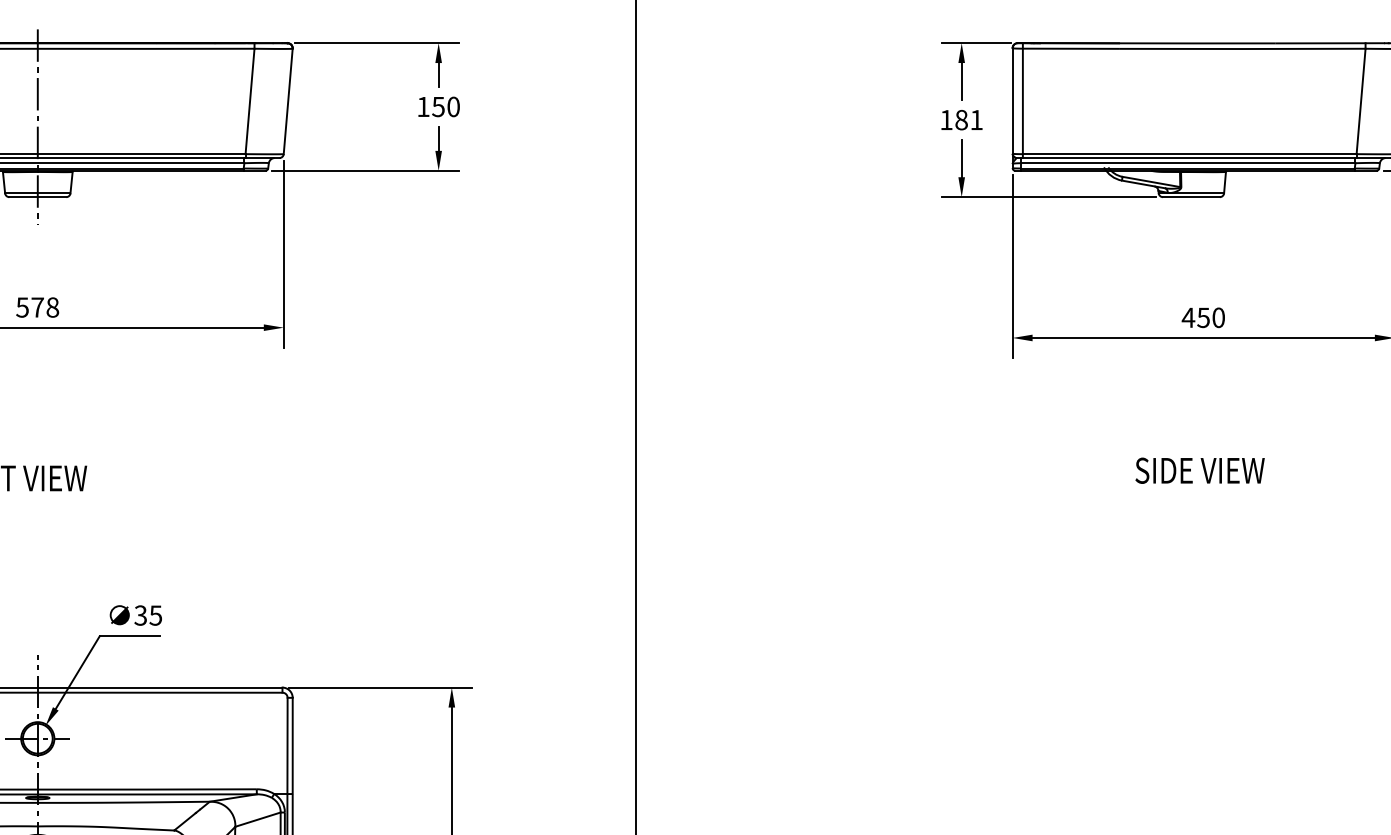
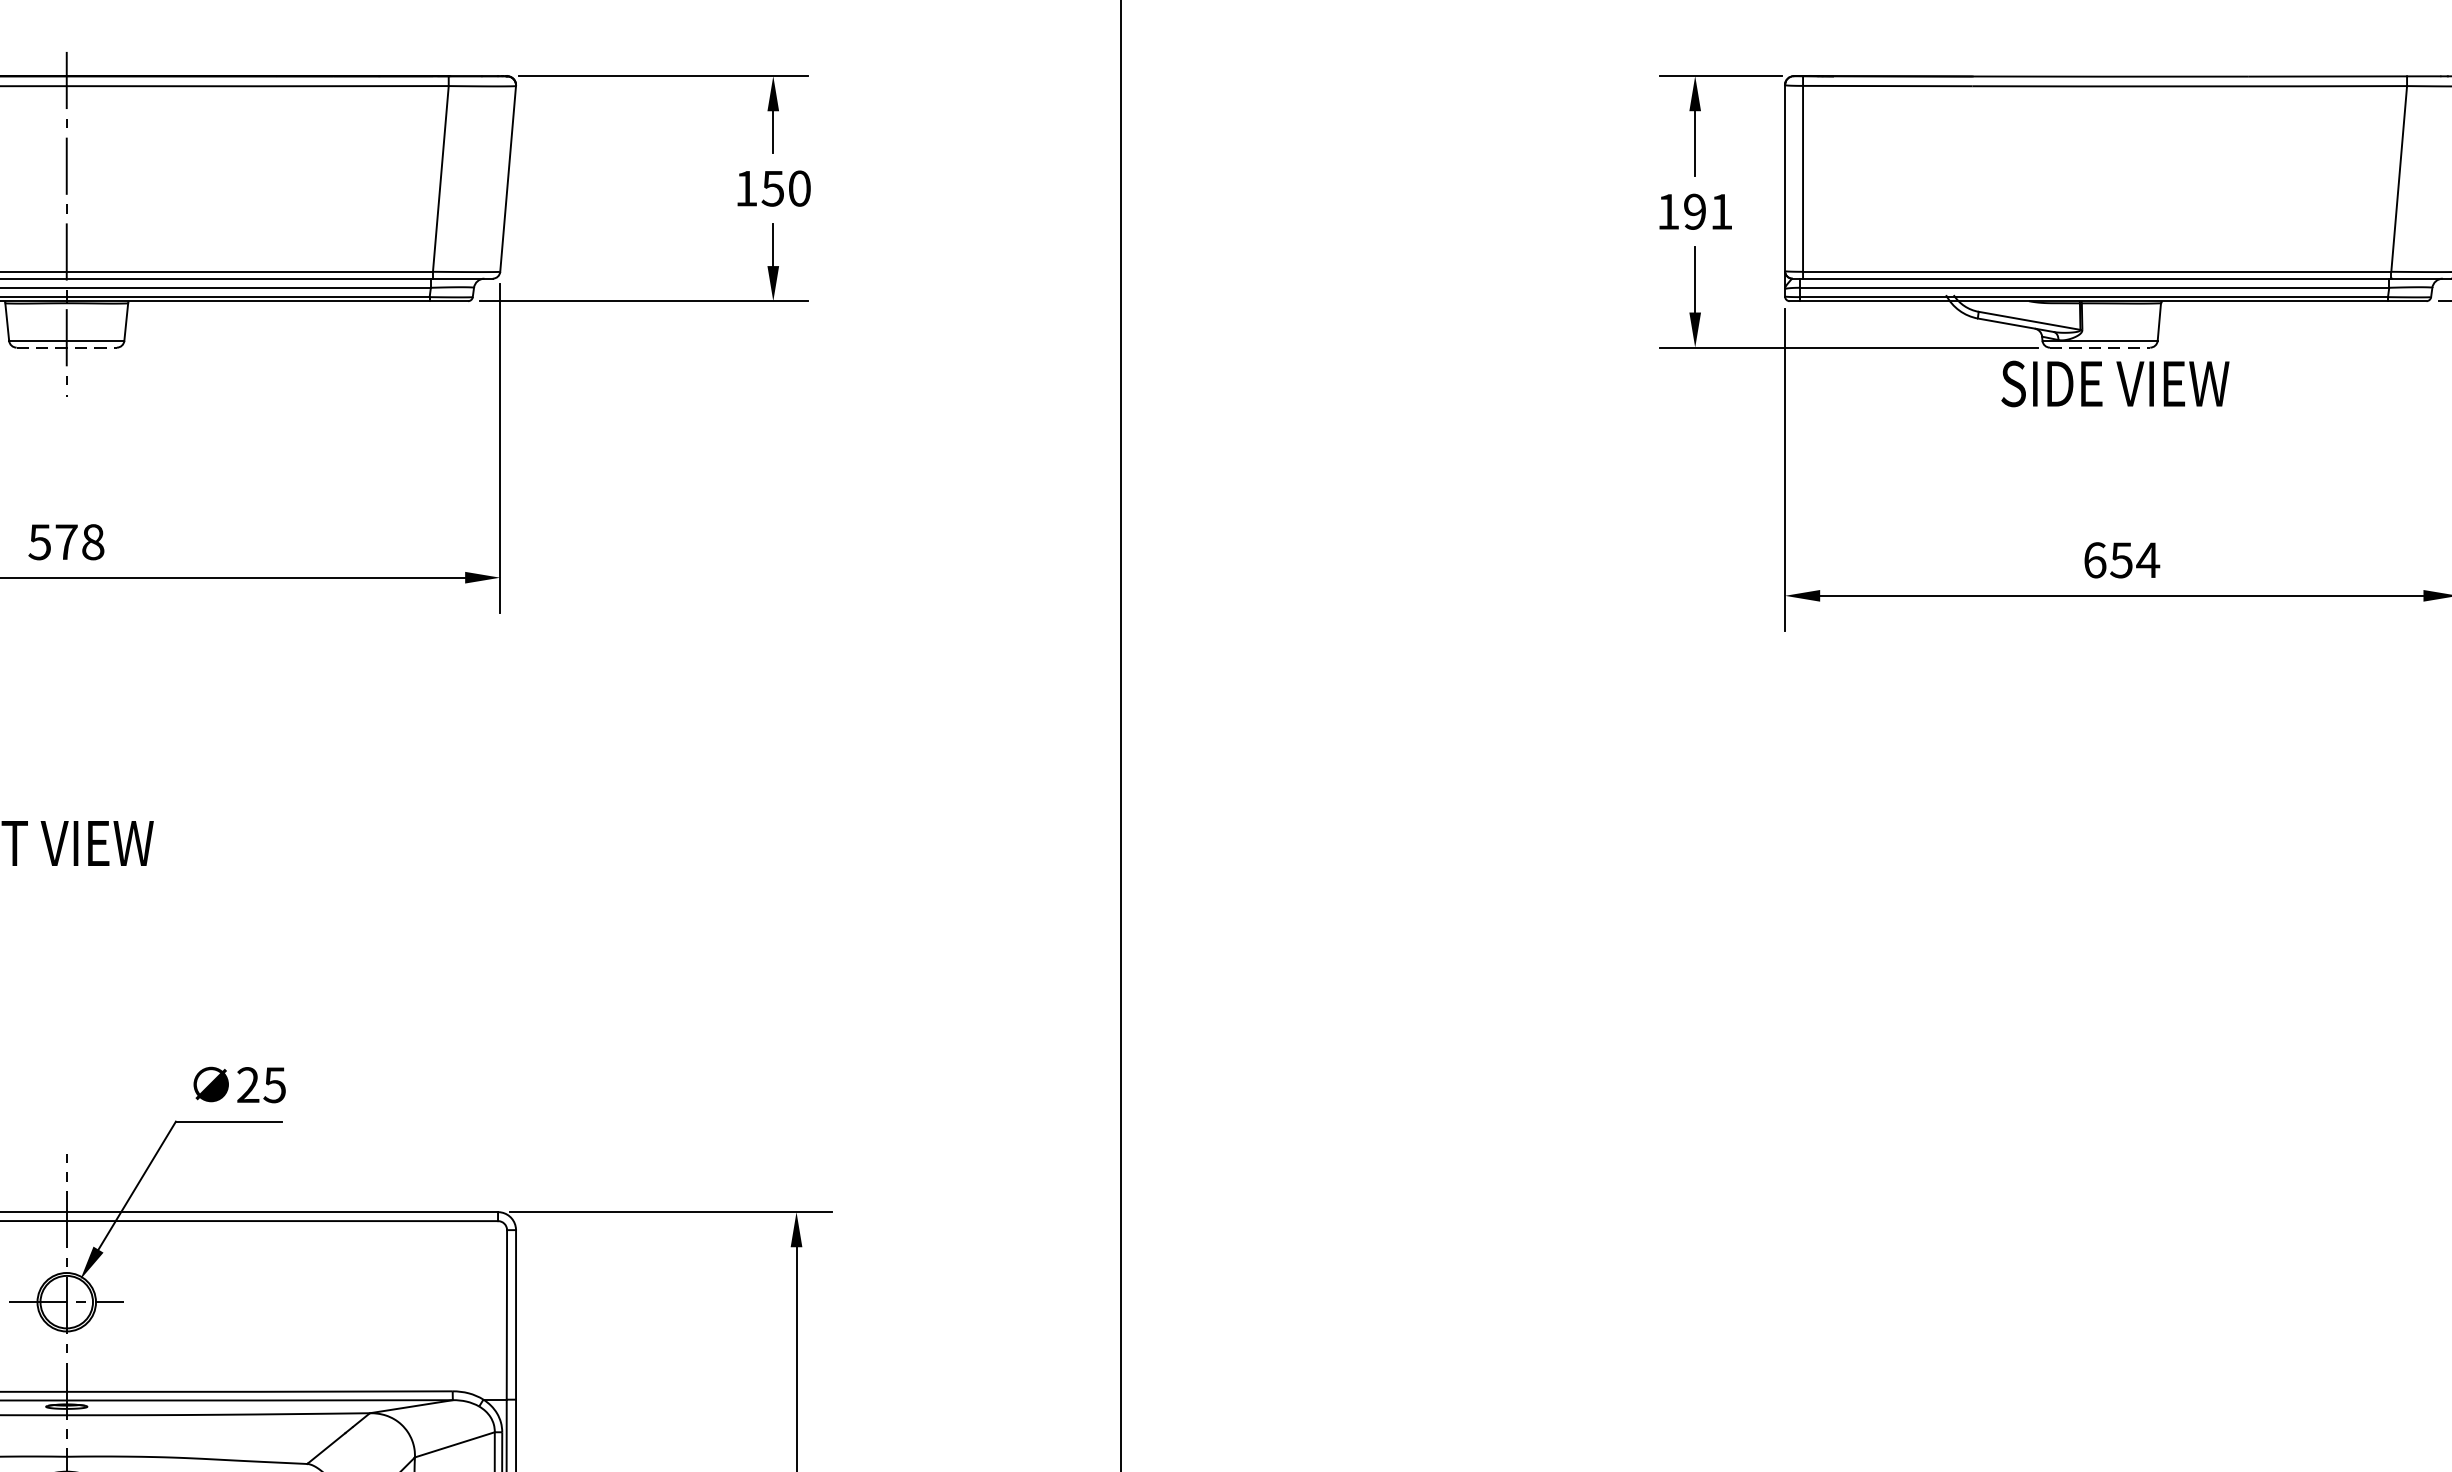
text: (961, 119) -> (1694, 210), 181 -> 191
line: (38, 197) -> (67, 348), solid -> dashed
line: (1191, 197) -> (2100, 348), solid -> dashed
text: (1203, 317) -> (2121, 559), 450 -> 654
text: (1199, 470) -> (2114, 383), moved
text: (140, 615) -> (247, 1084), 35 -> 25

